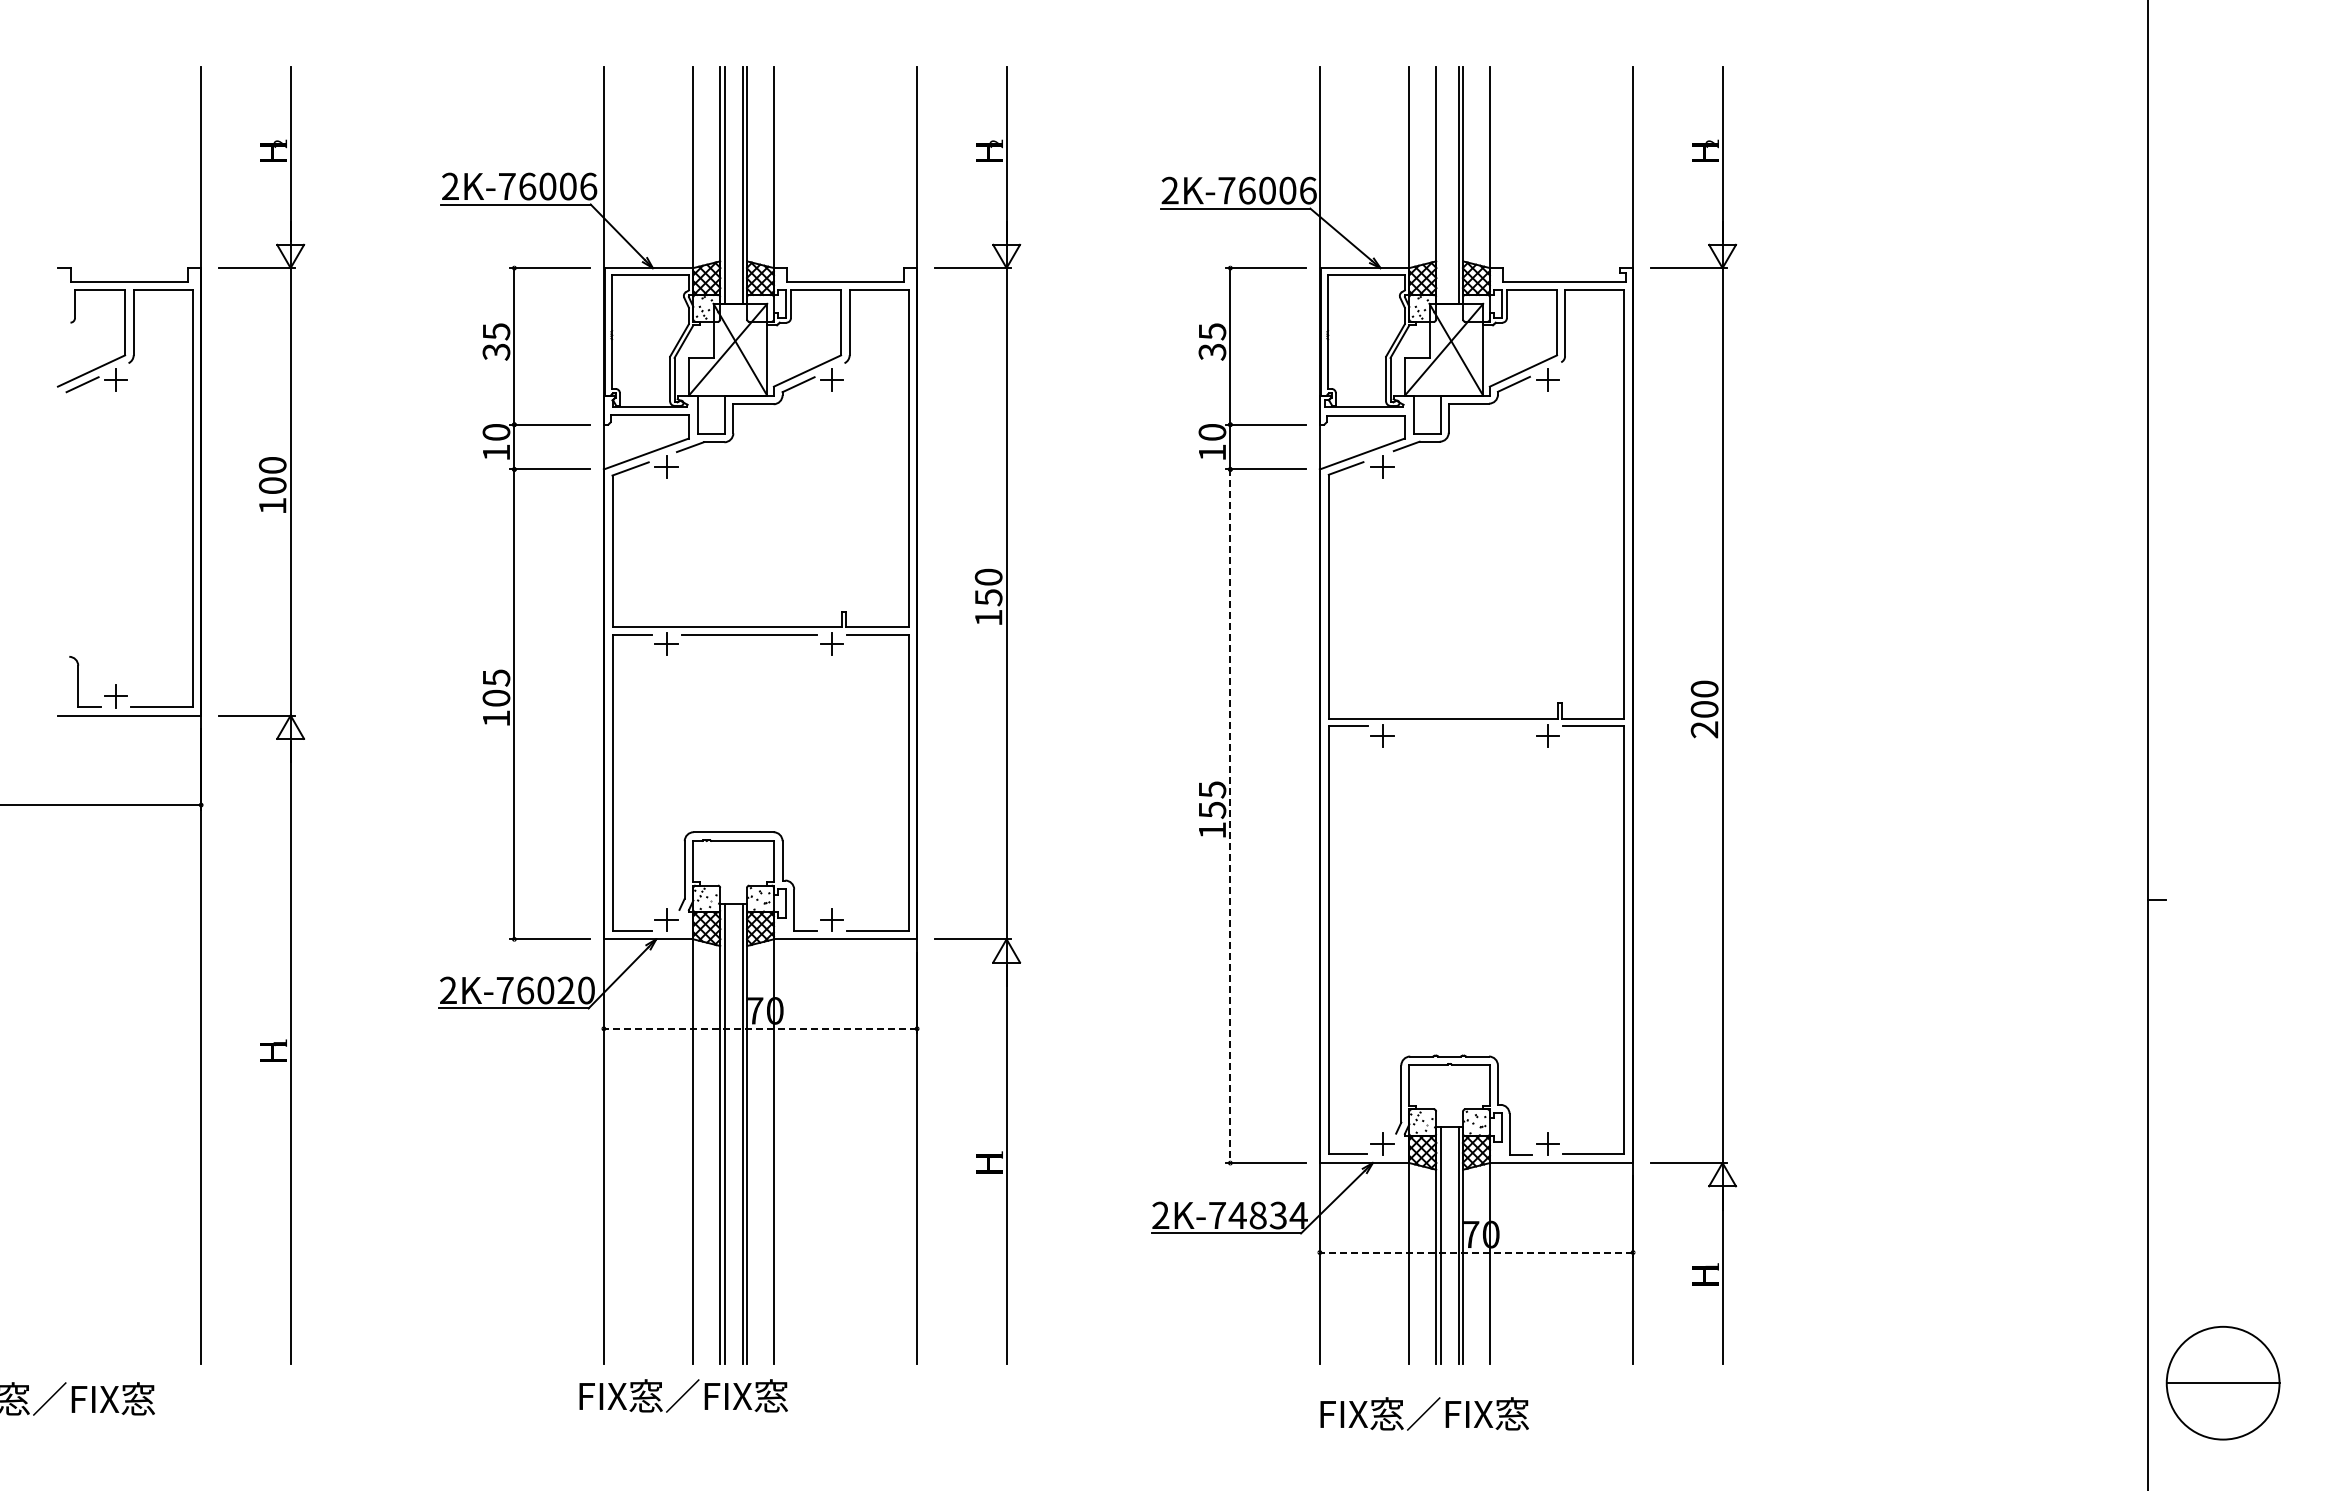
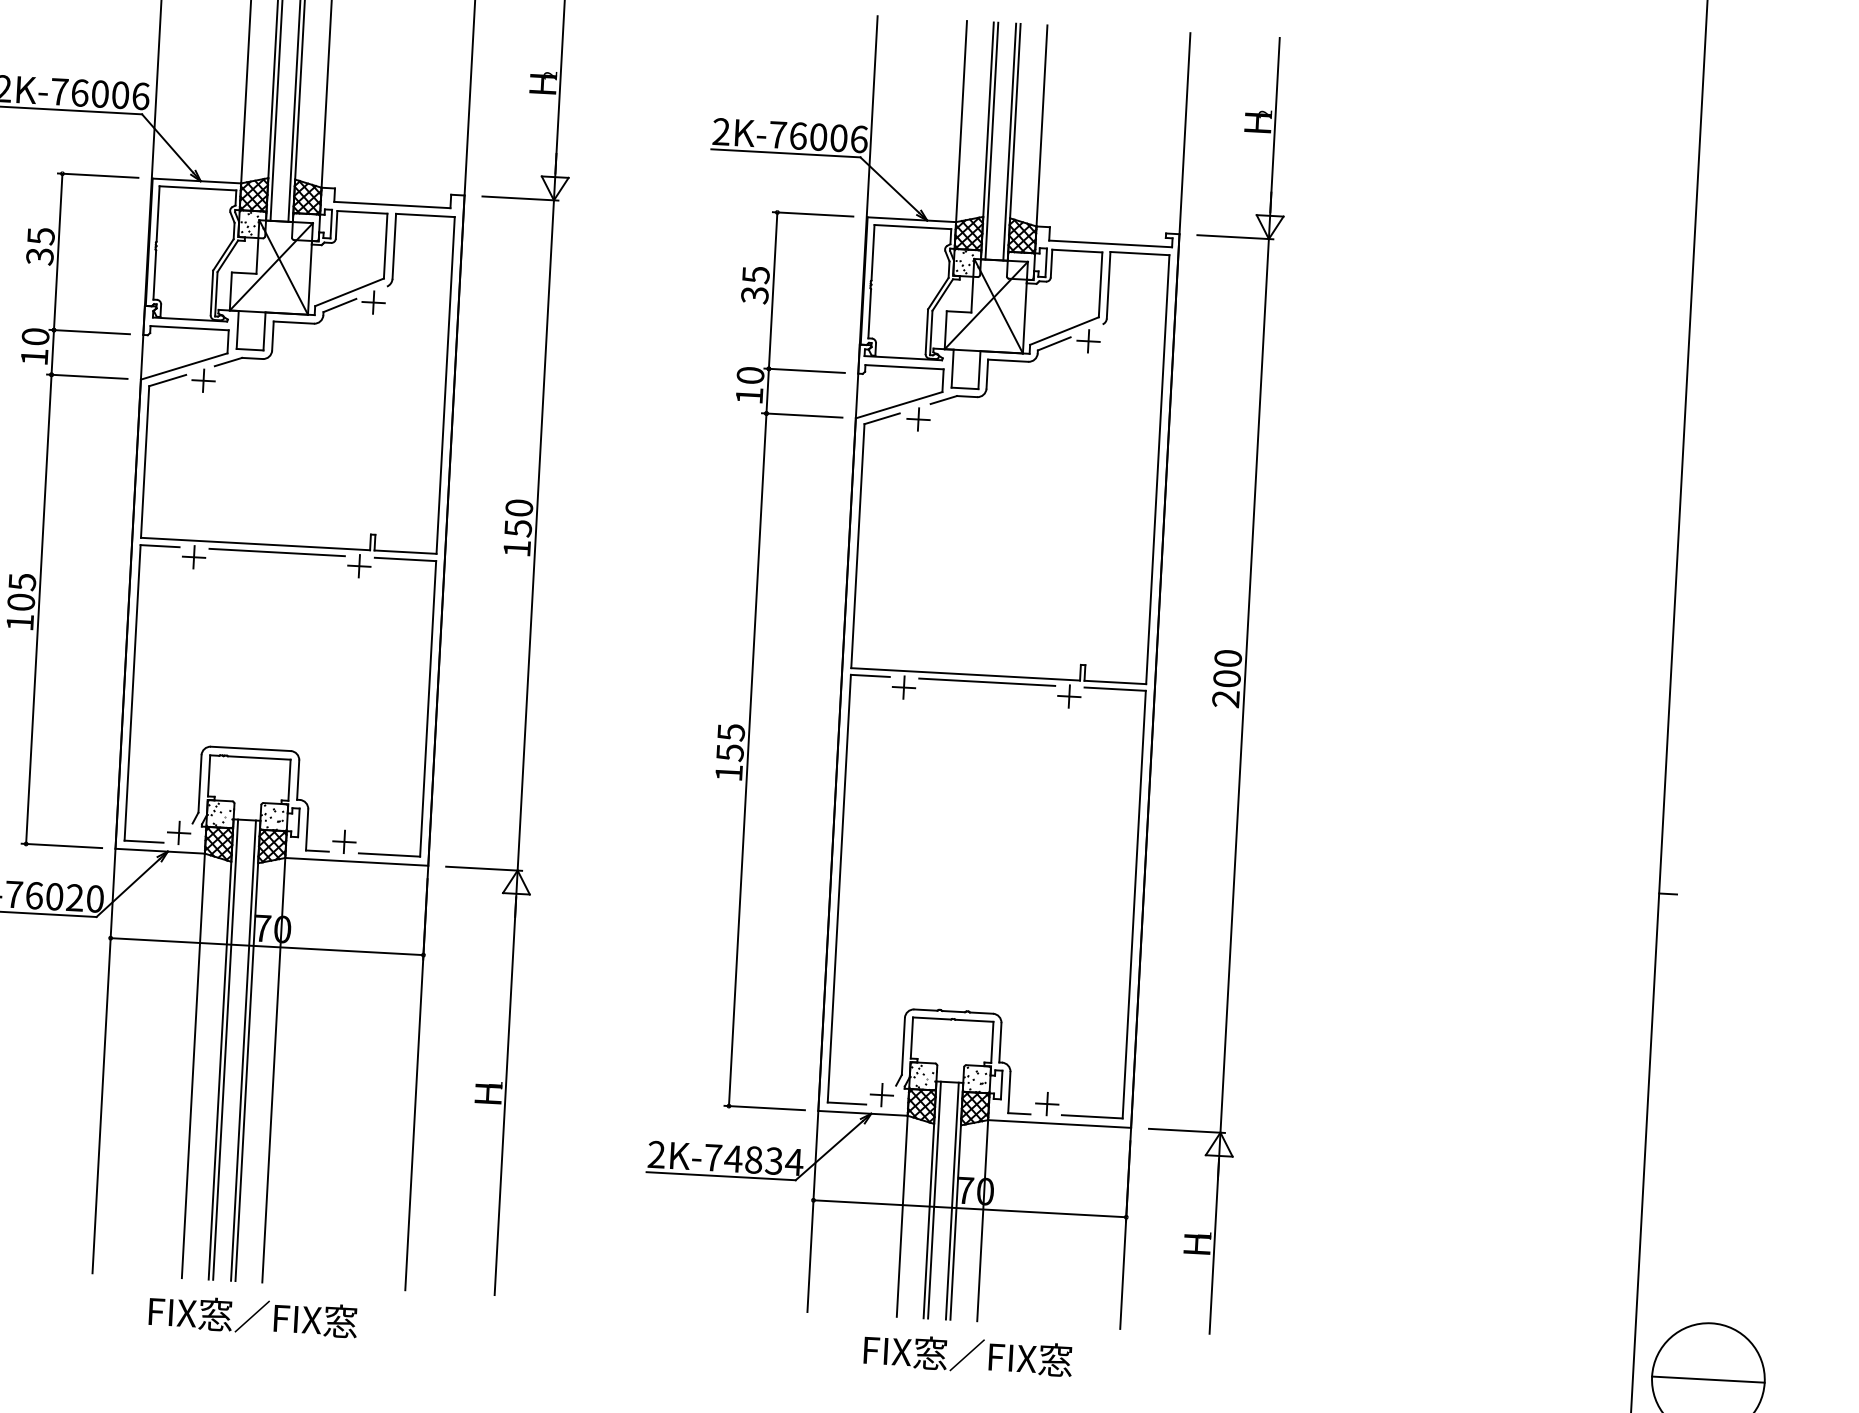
line: (1440, 184) -> (991, 140), added
line: (1465, 725) -> (987, 681), added
line: (1230, 816) -> (747, 760), dashed -> solid
line: (760, 1028) -> (267, 946), dashed -> solid
line: (1476, 1252) -> (969, 1208), dashed -> solid
text: (683, 1395) -> (253, 1316), moved
text: (1424, 1413) -> (968, 1354), moved

